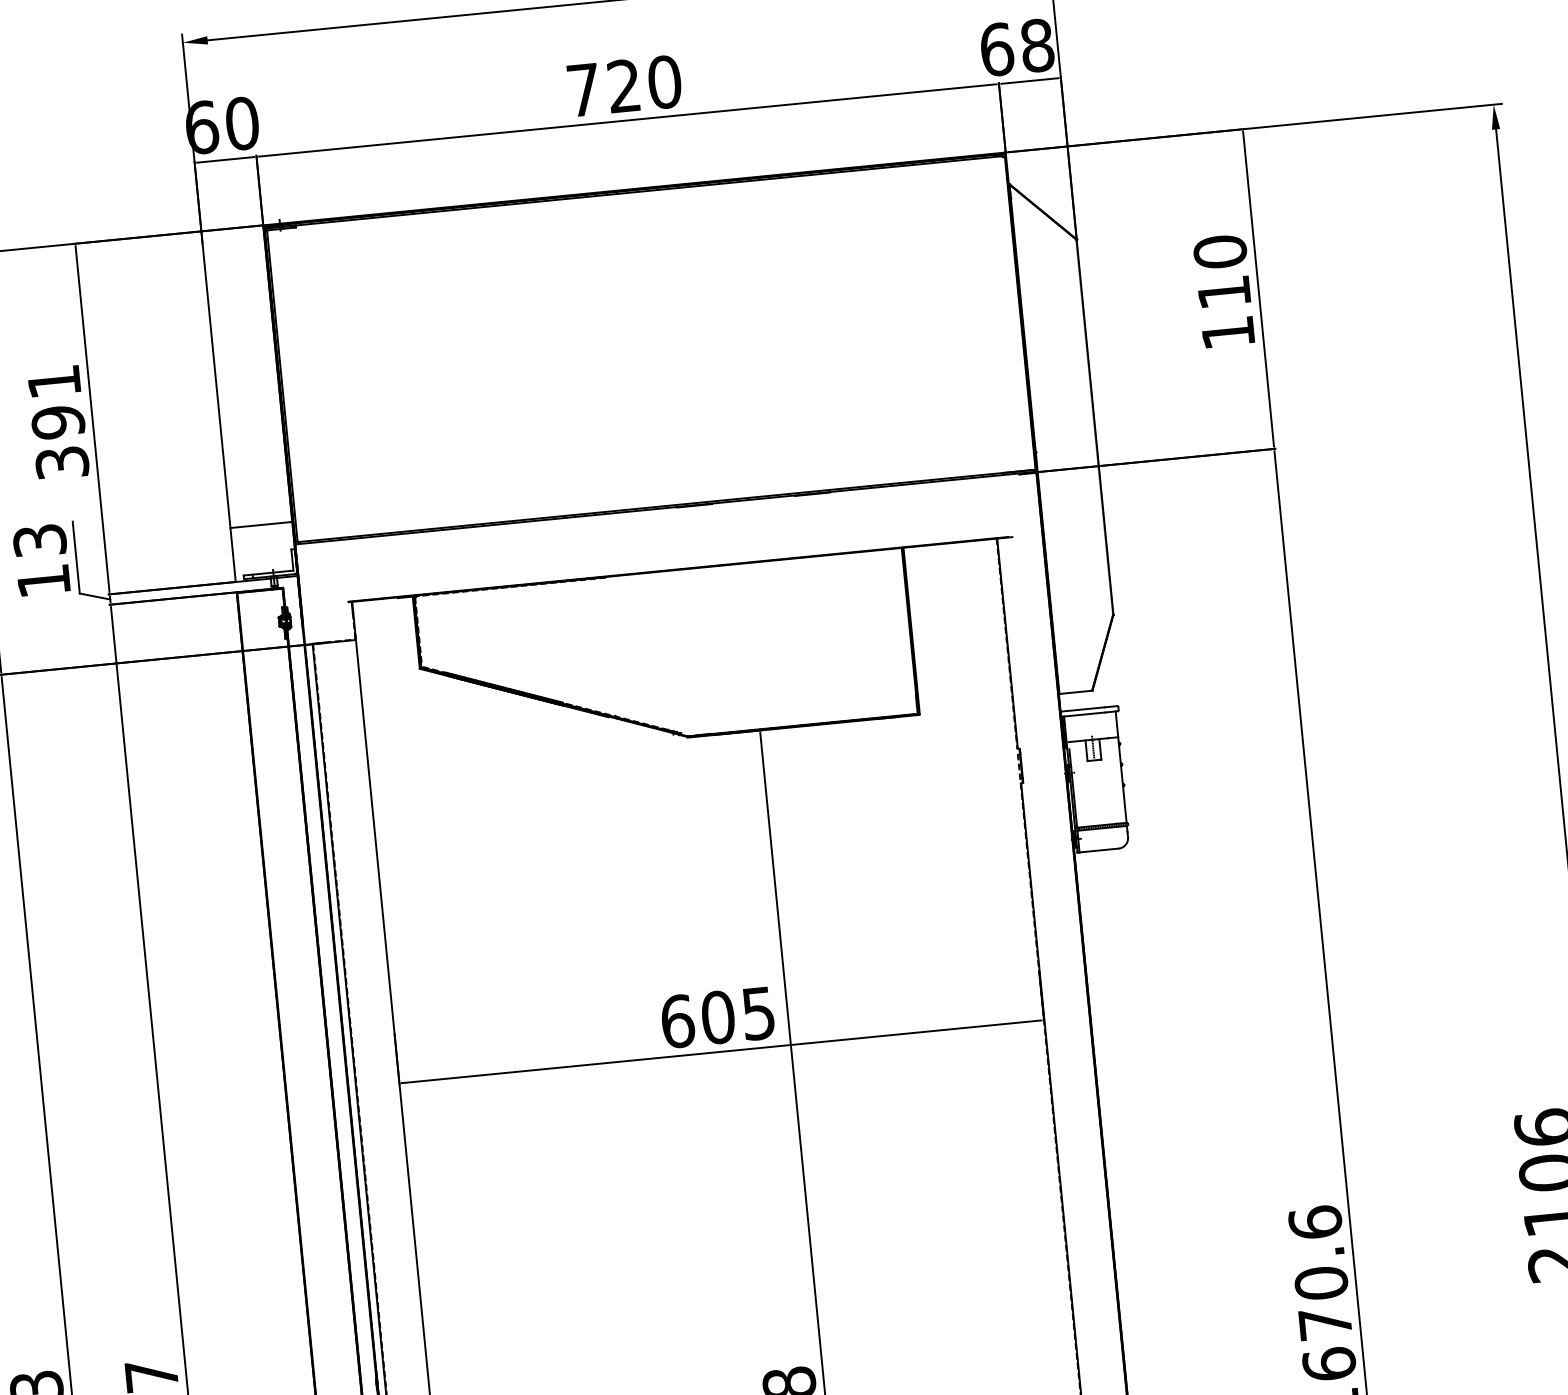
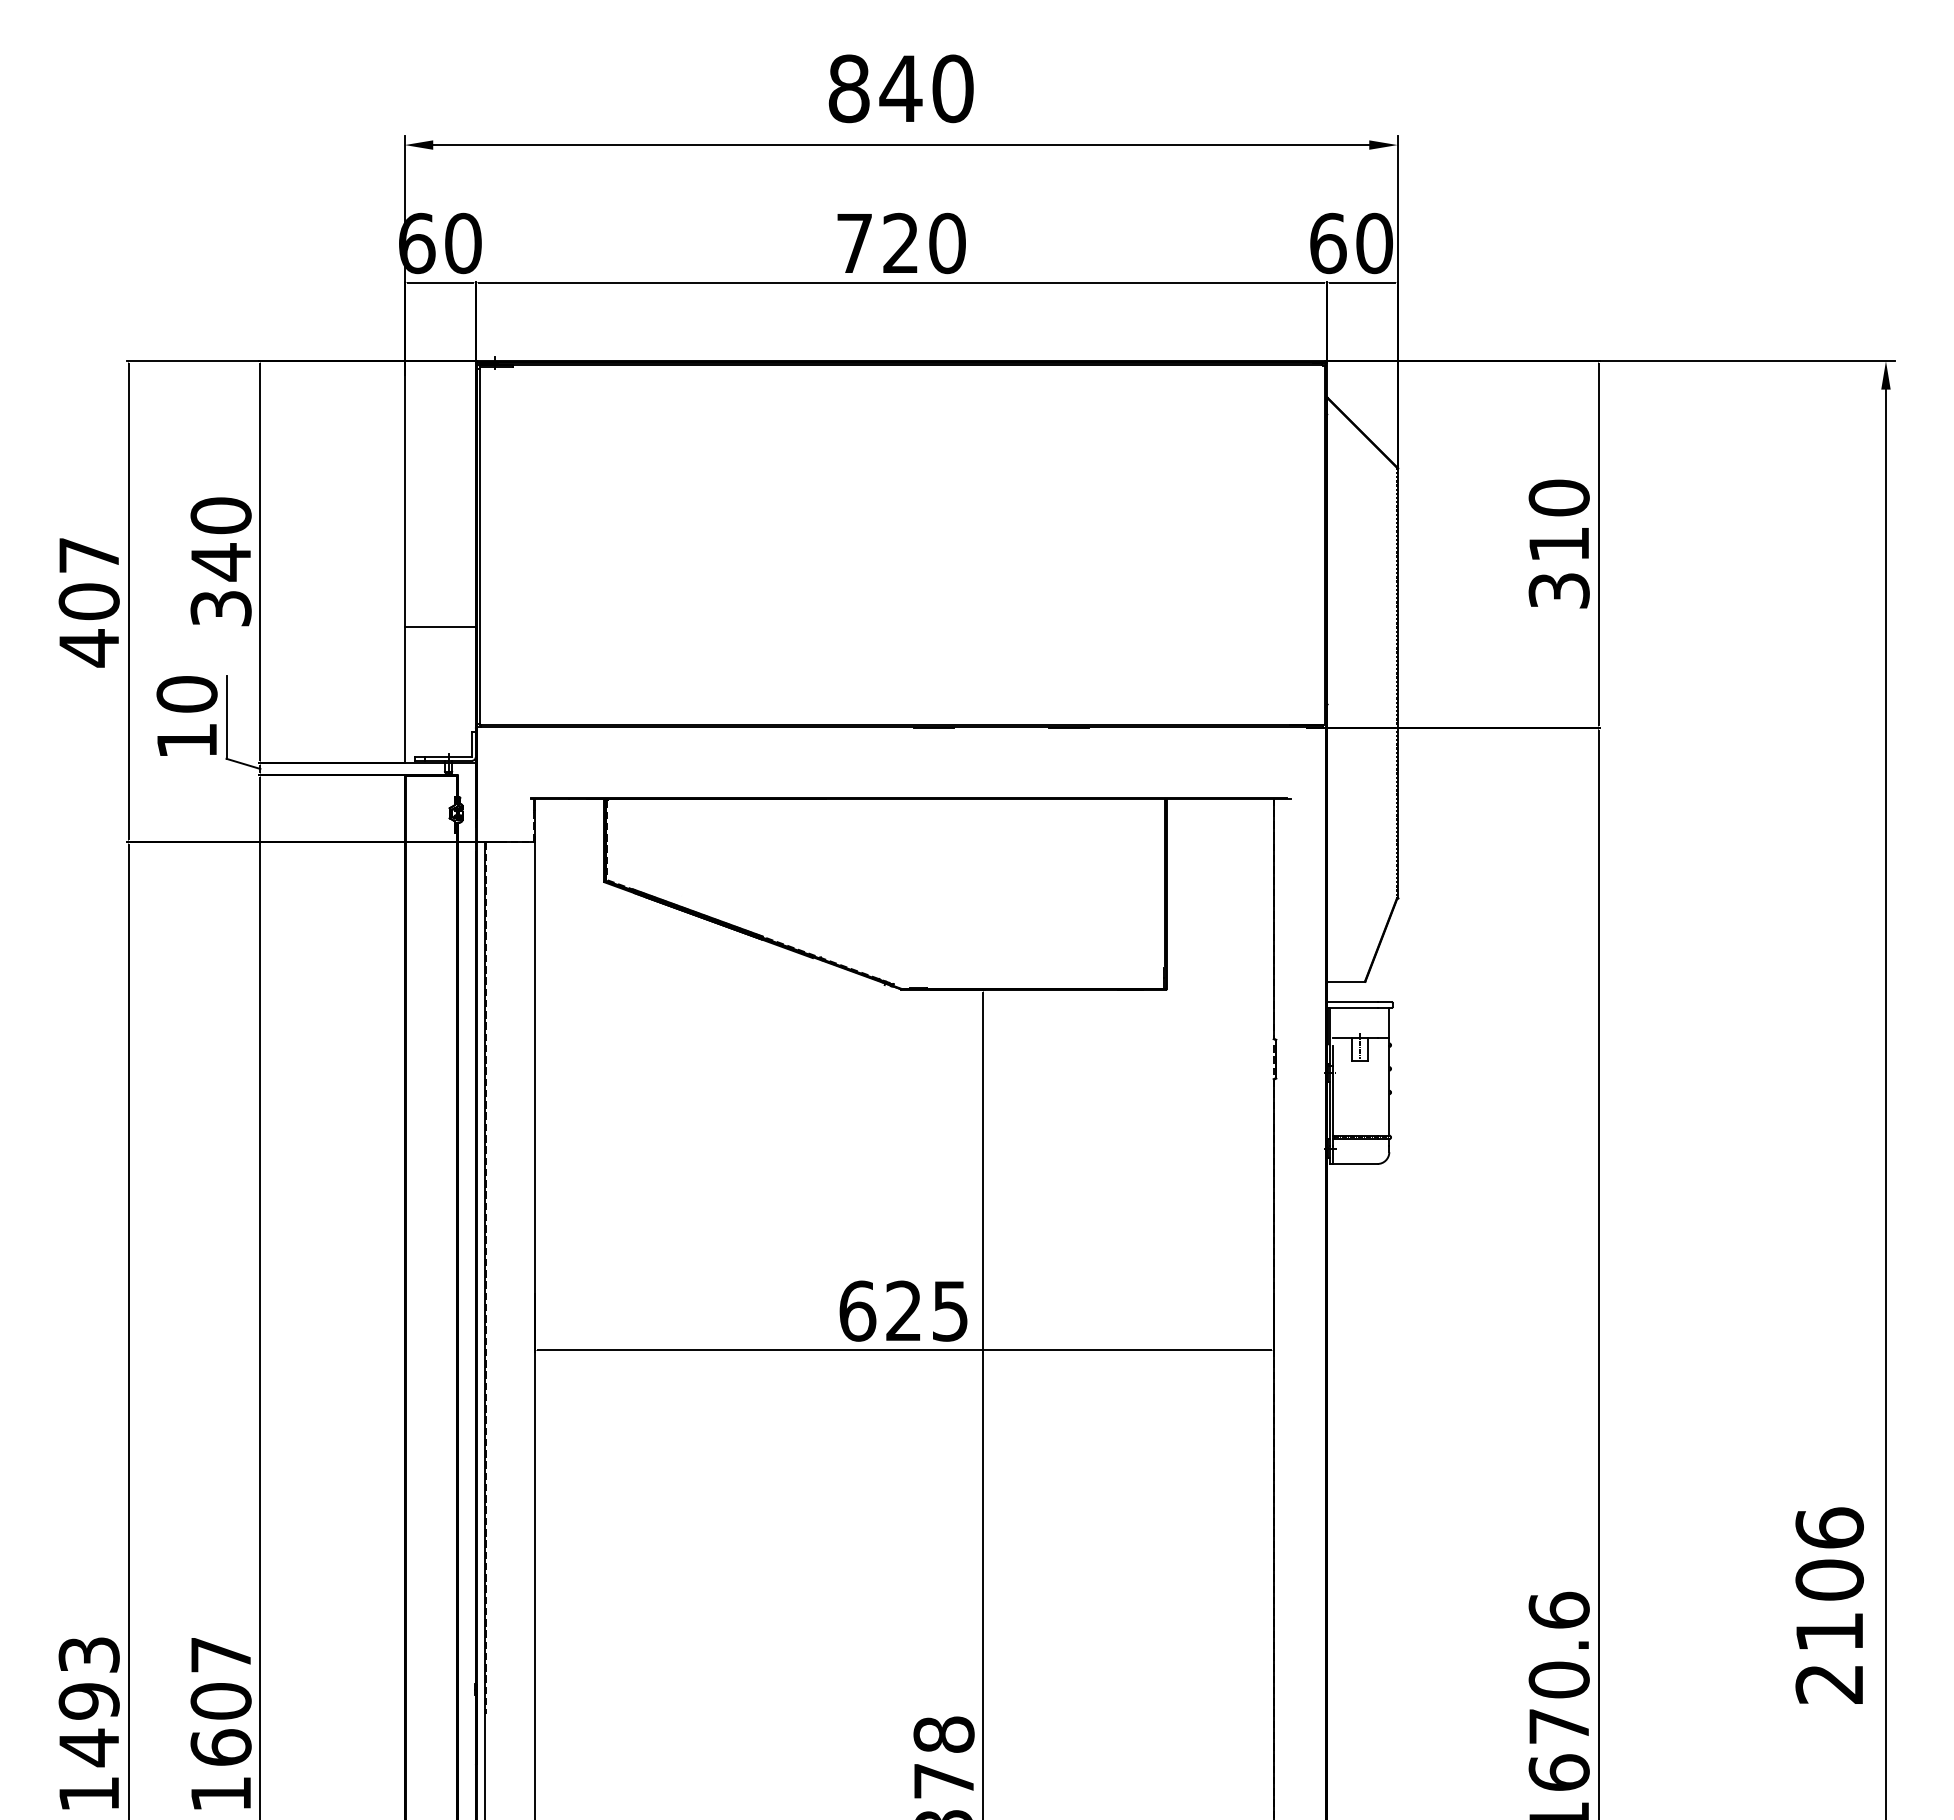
text: (1037, 45) -> (1374, 243), 68 -> 60
text: (1227, 332) -> (1558, 590), 110 -> 310
text: (55, 402) -> (220, 539), 391 -> 340
line: (260, 525) -> (439, 627), moved
text: (39, 540) -> (186, 694), 13 -> 10
text: (717, 1016) -> (903, 1310), 605 -> 625

